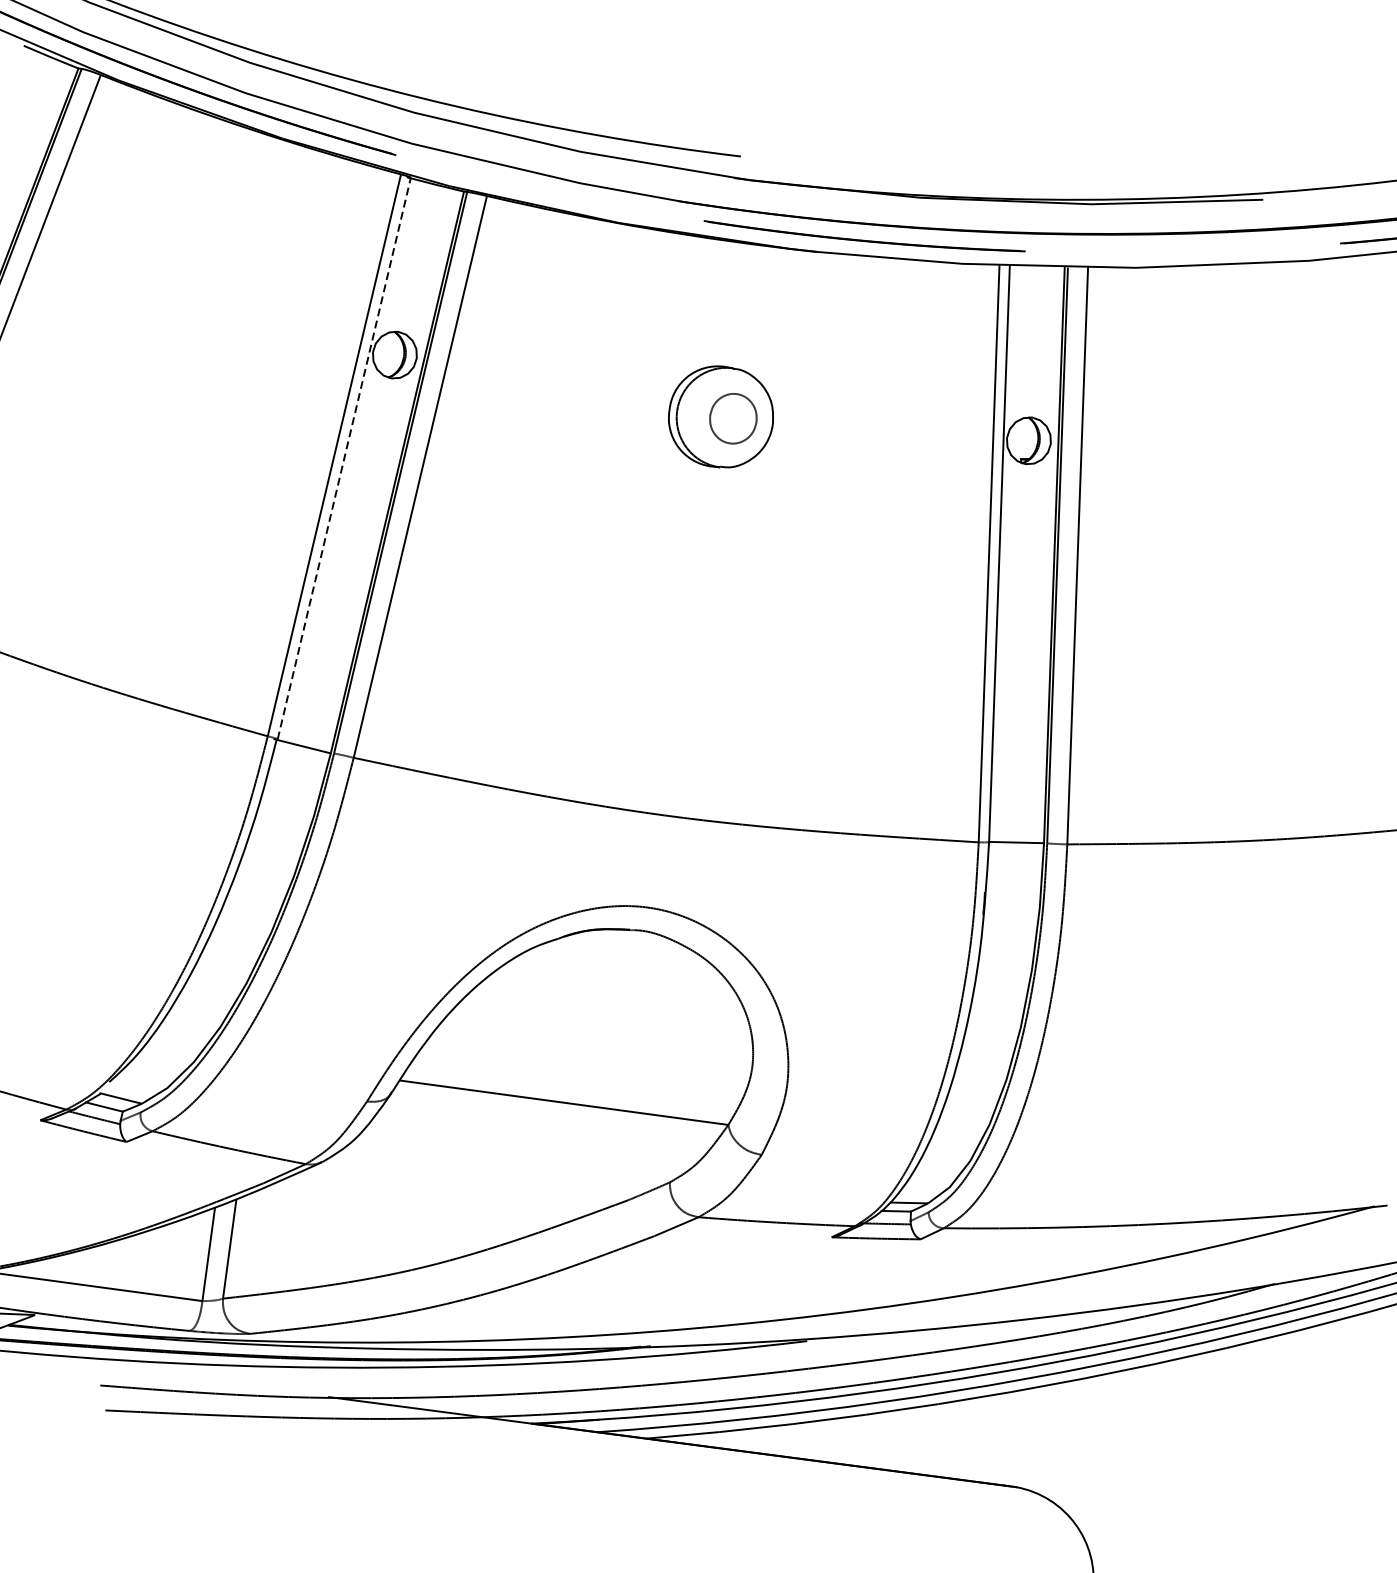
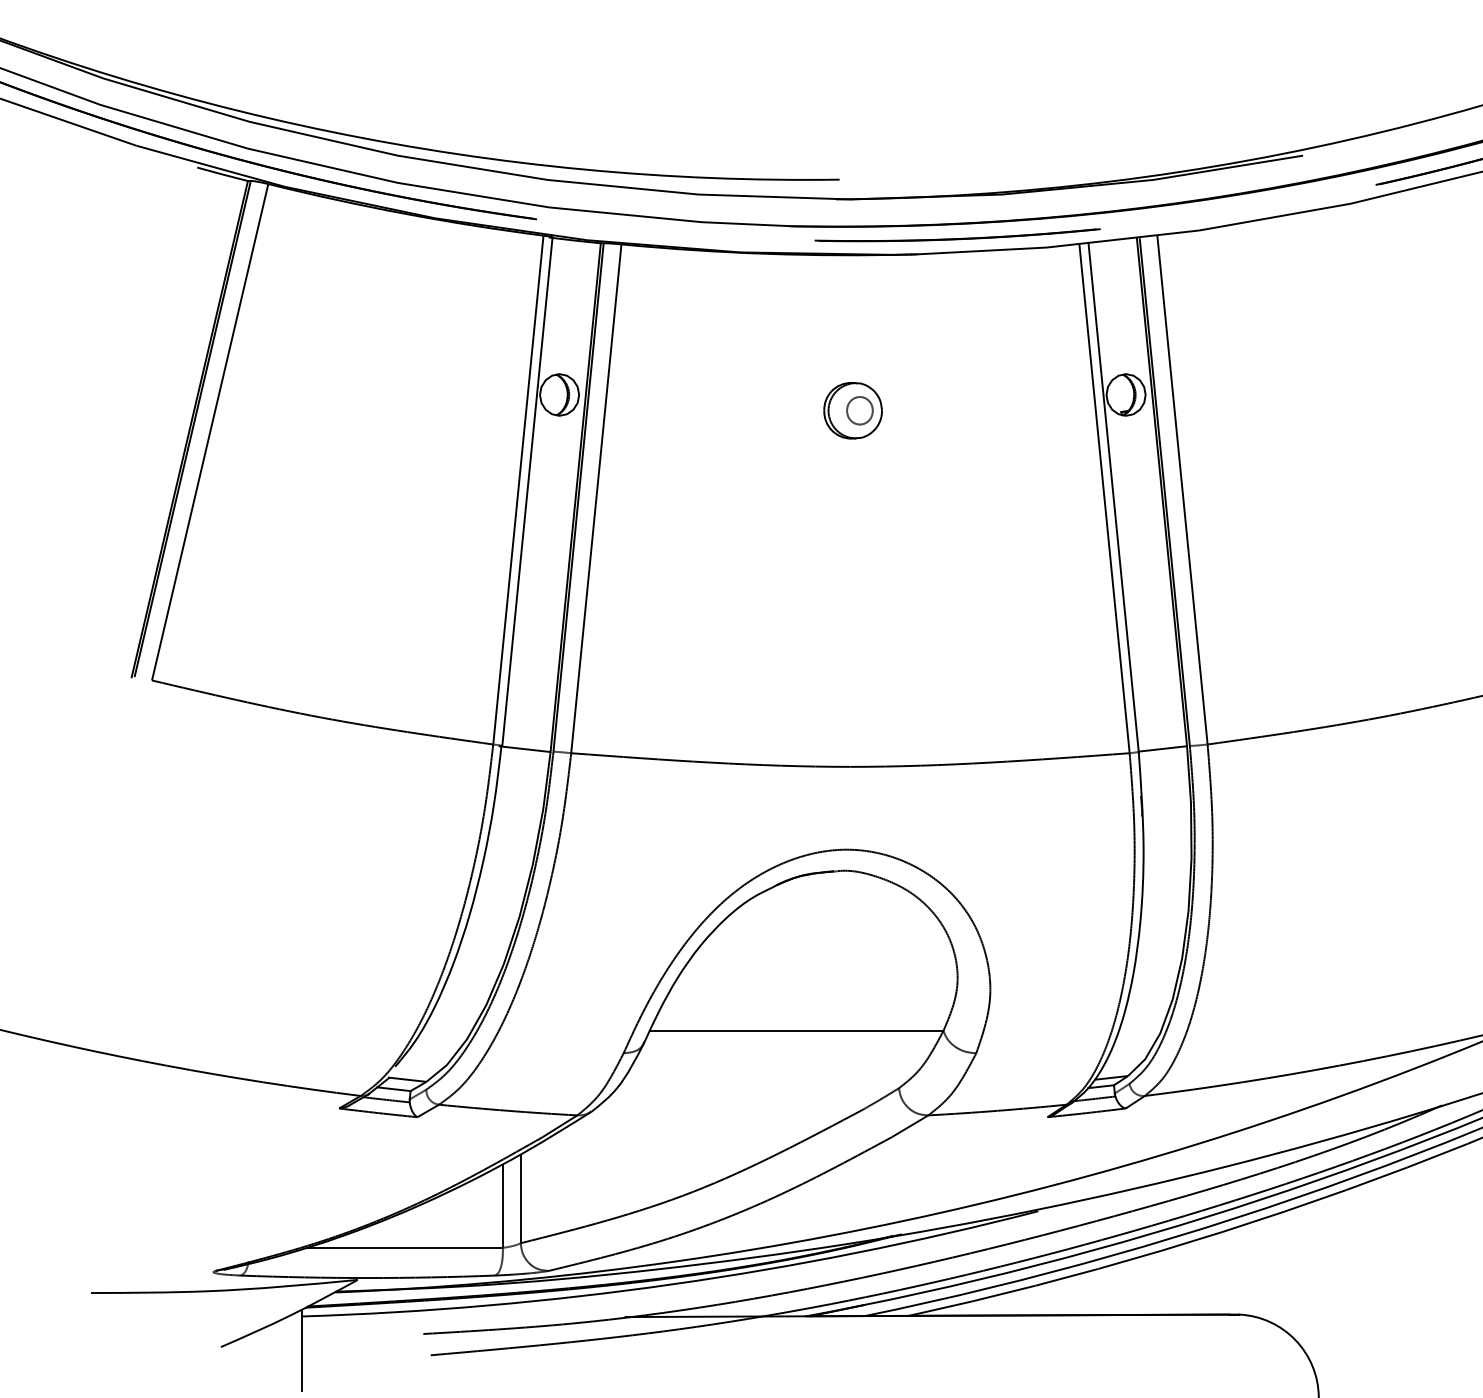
part: (720, 416) -> (852, 410), size x0.62
line: (344, 458) -> (527, 491), dashed -> solid

